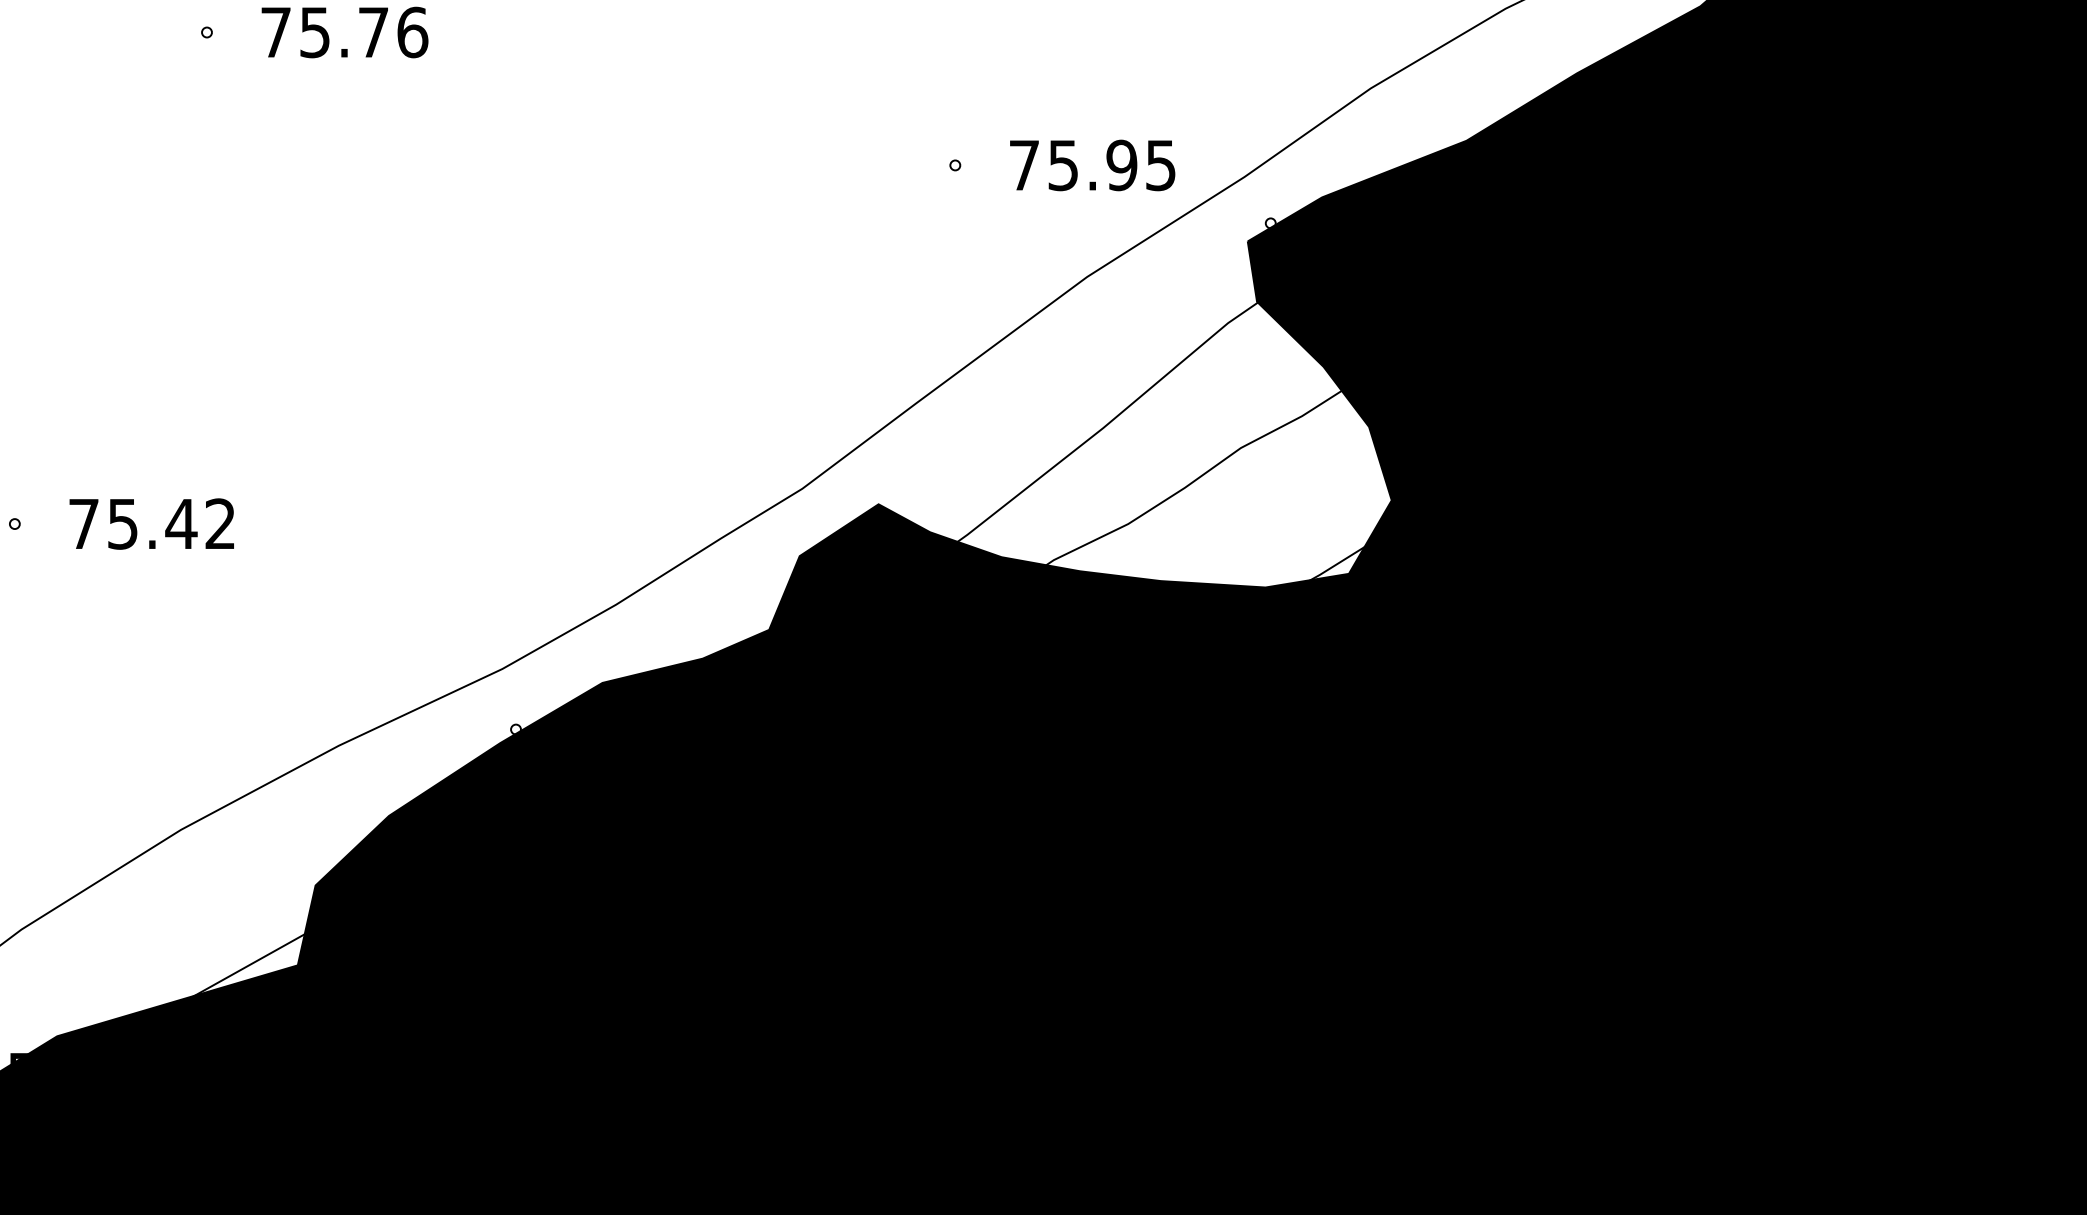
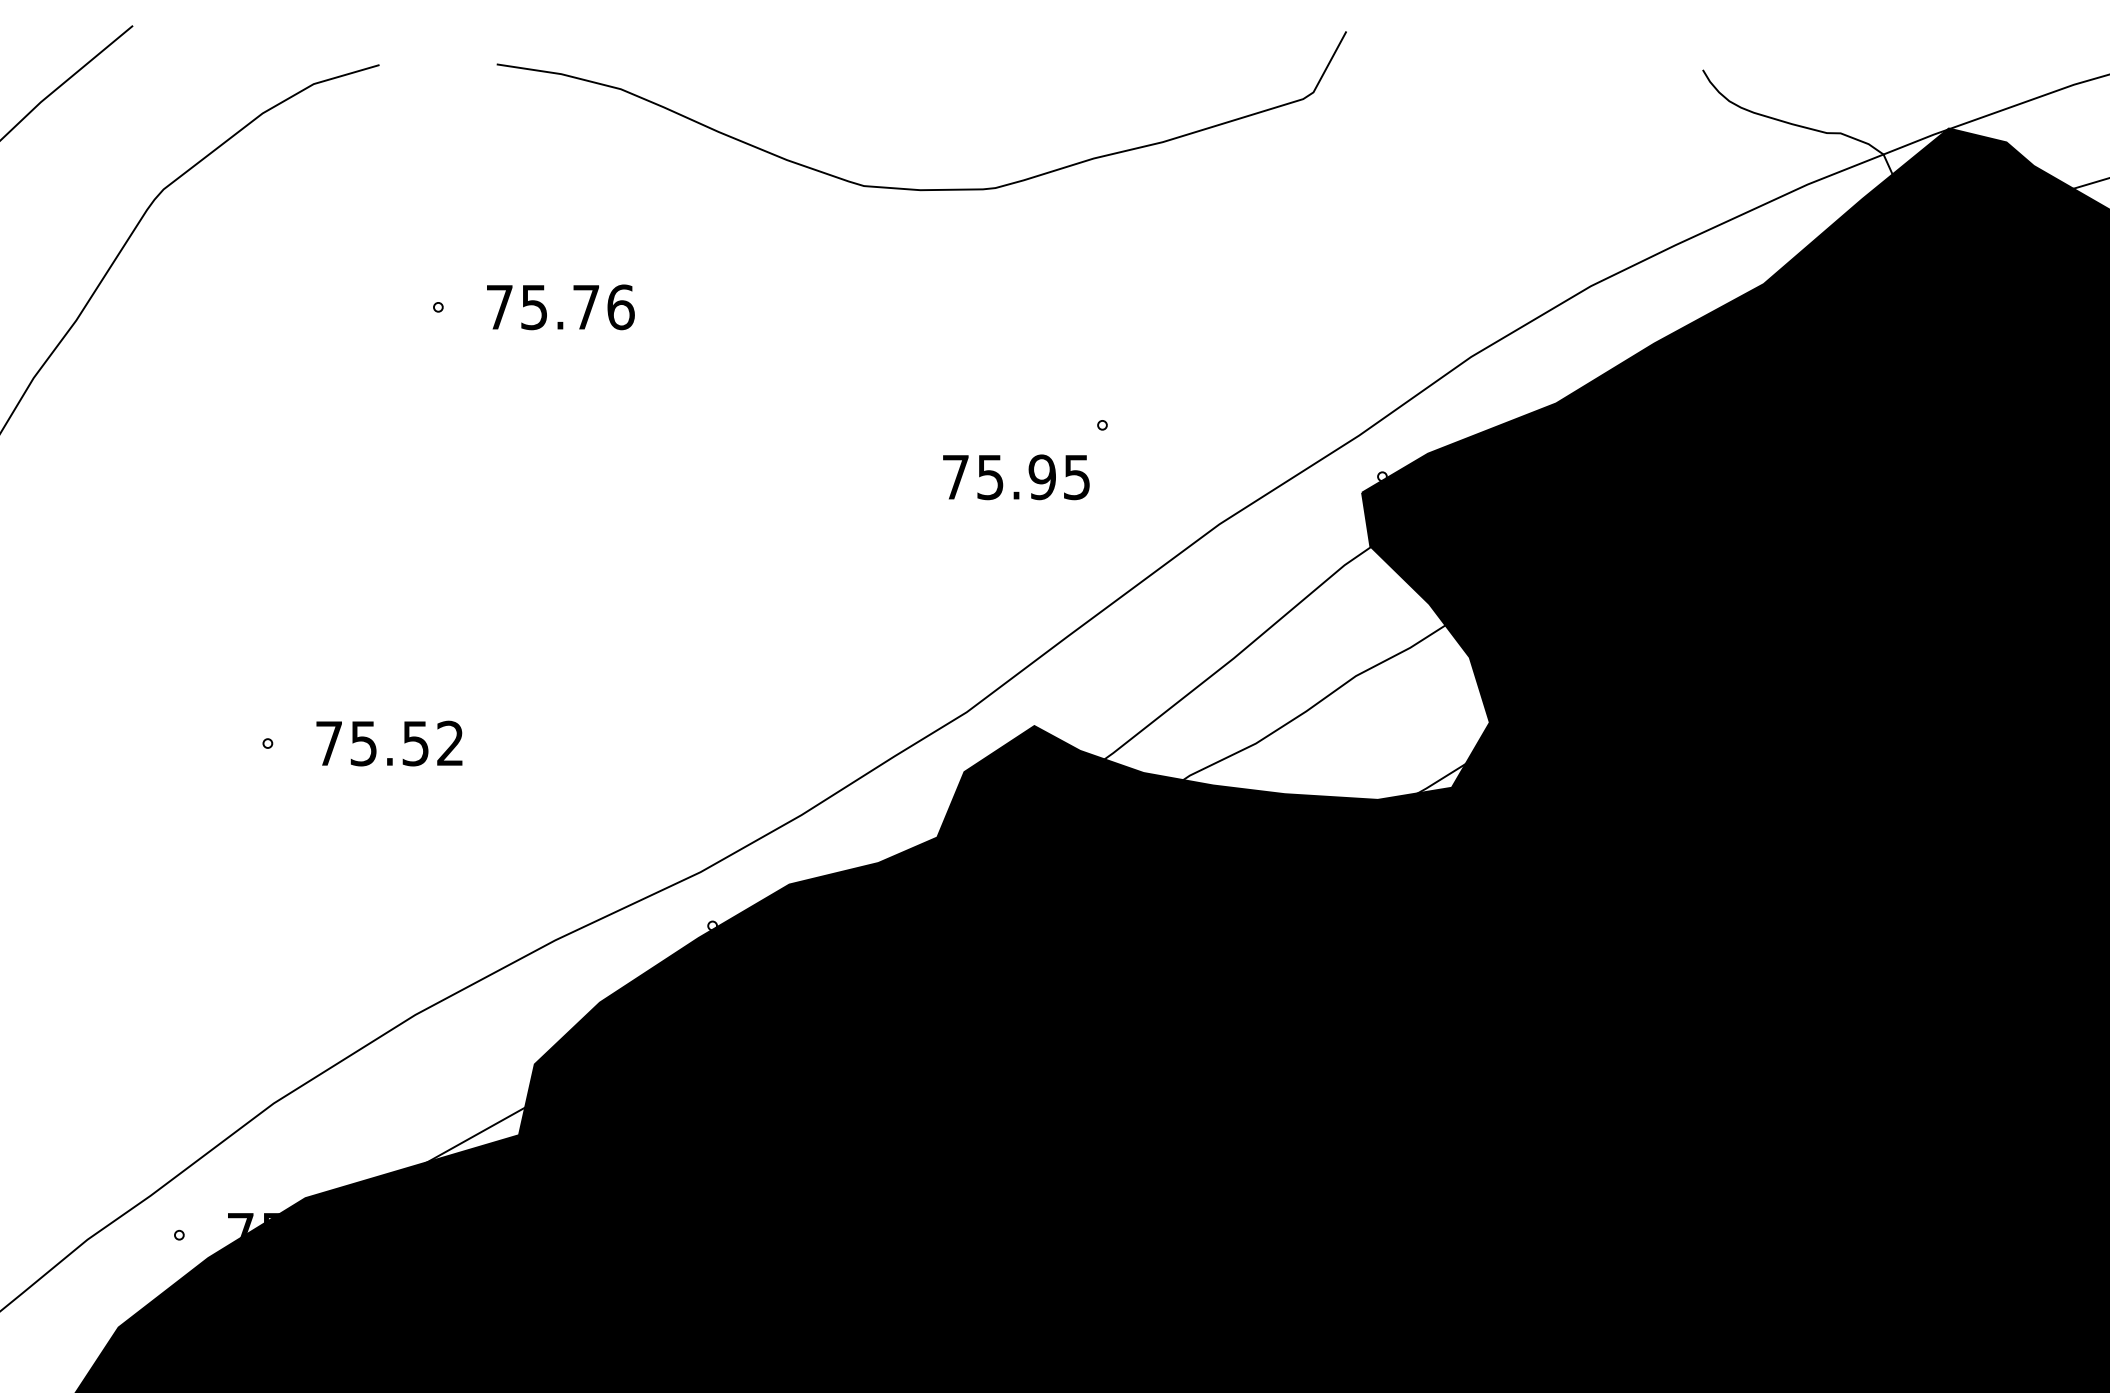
text: (1092, 165) -> (1016, 477), moved
text: (181, 523) -> (415, 743), 75.42 -> 75.52

